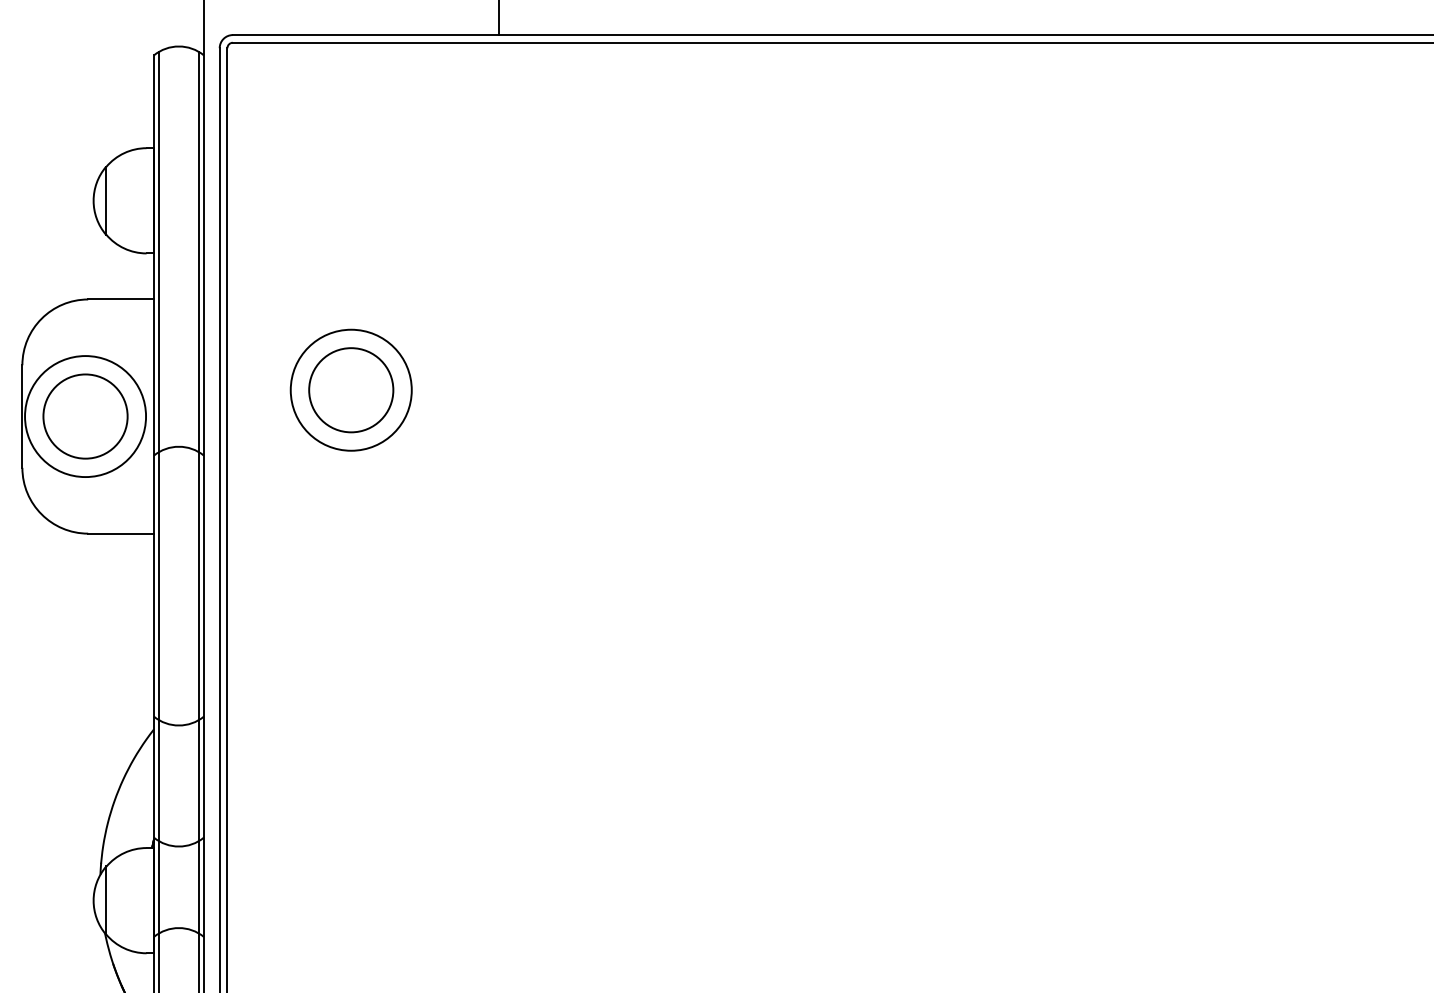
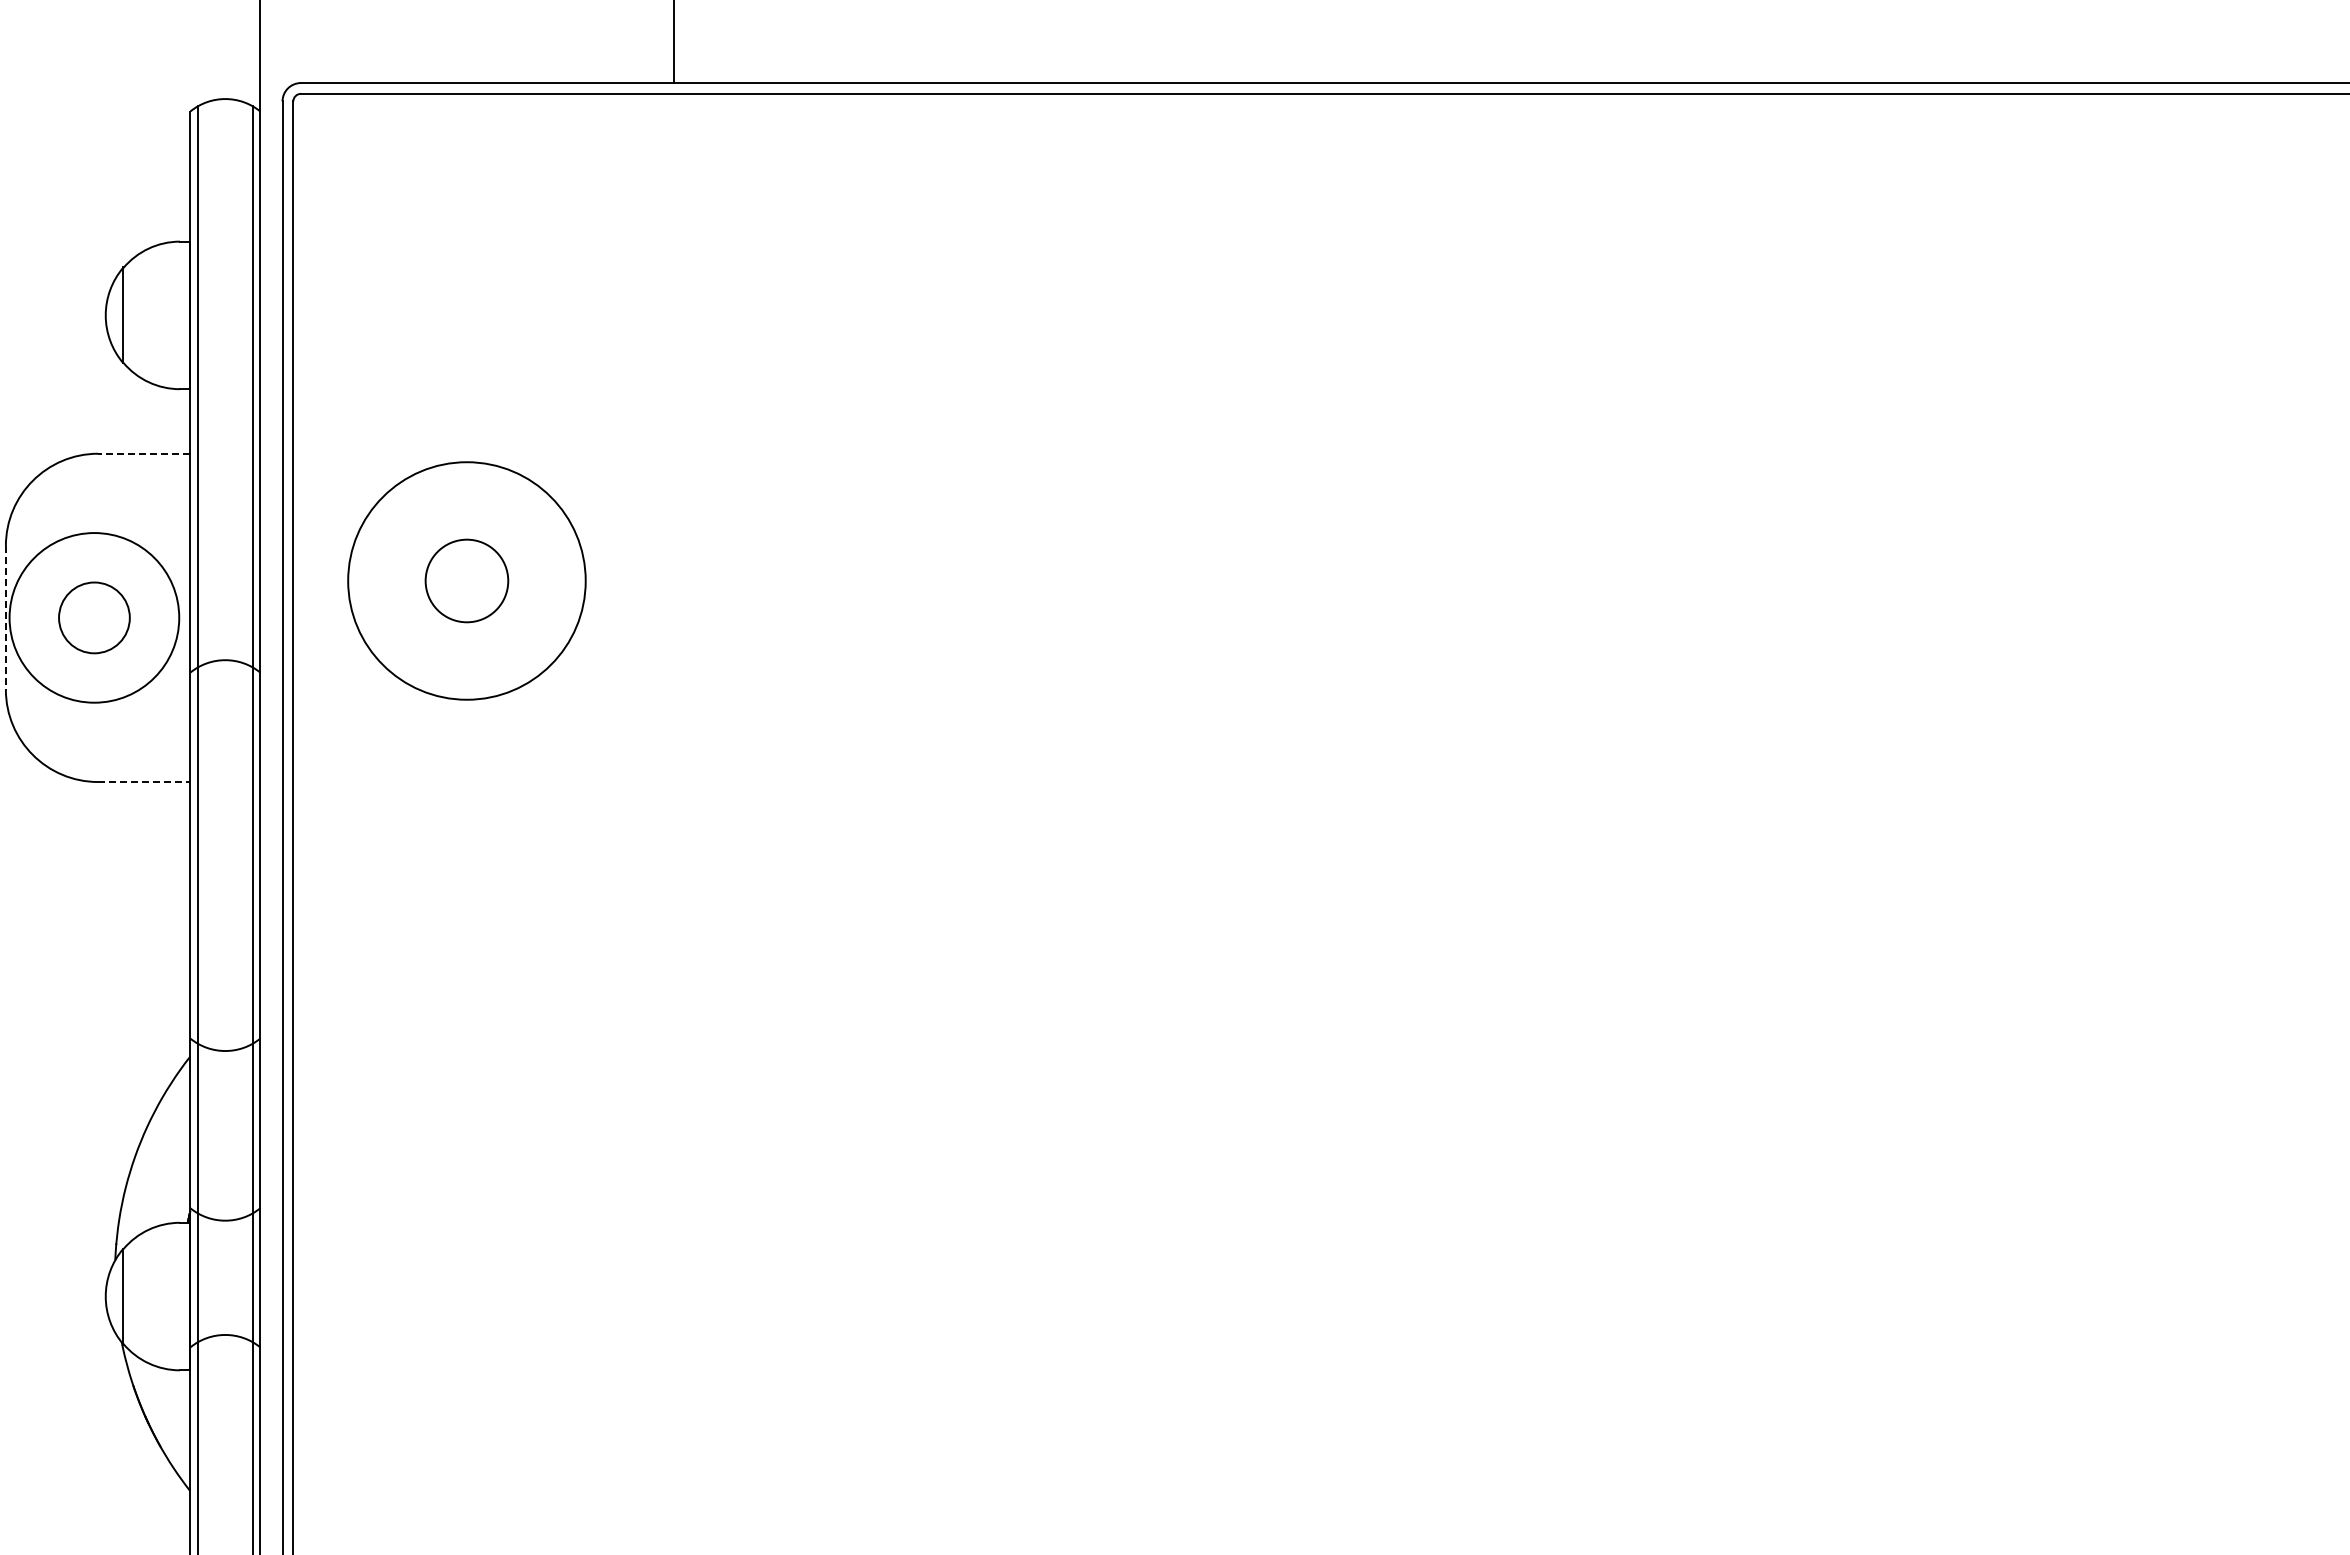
line: (120, 299) -> (143, 453), solid -> dashed
circle: (350, 389) -> (466, 580), size x0.7
circle: (350, 389) -> (466, 580), size x1.4
line: (22, 416) -> (5, 617), solid -> dashed
circle: (85, 416) -> (94, 617), size x0.6
line: (121, 533) -> (144, 782), solid -> dashed

